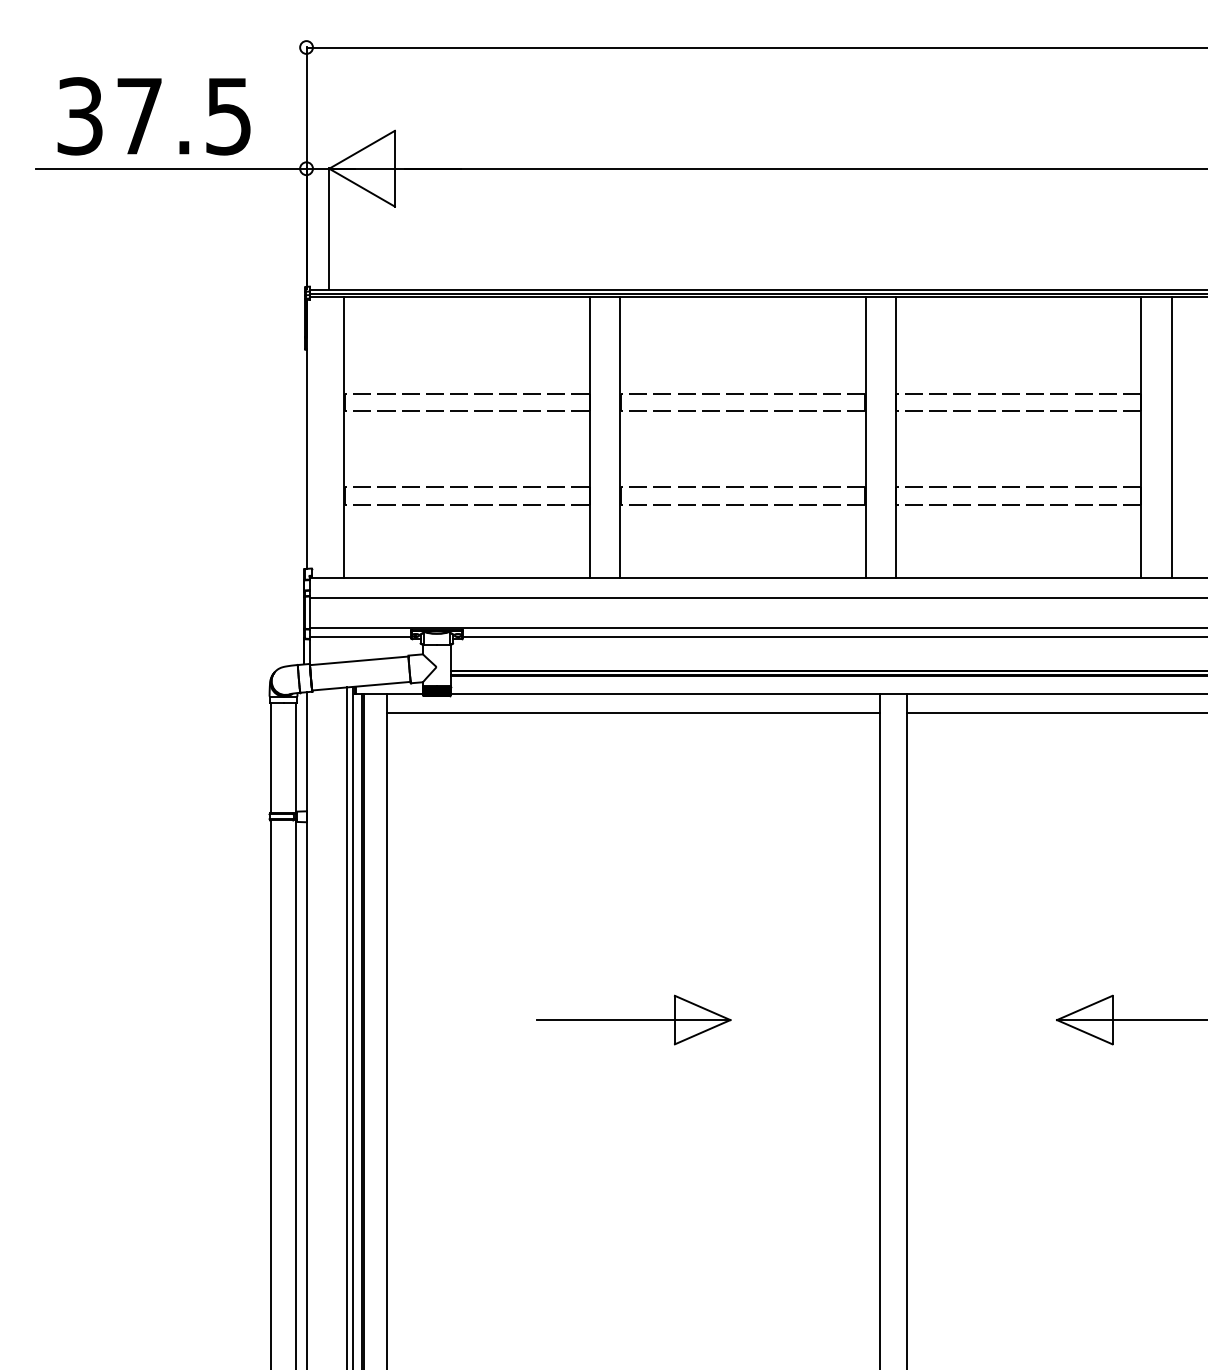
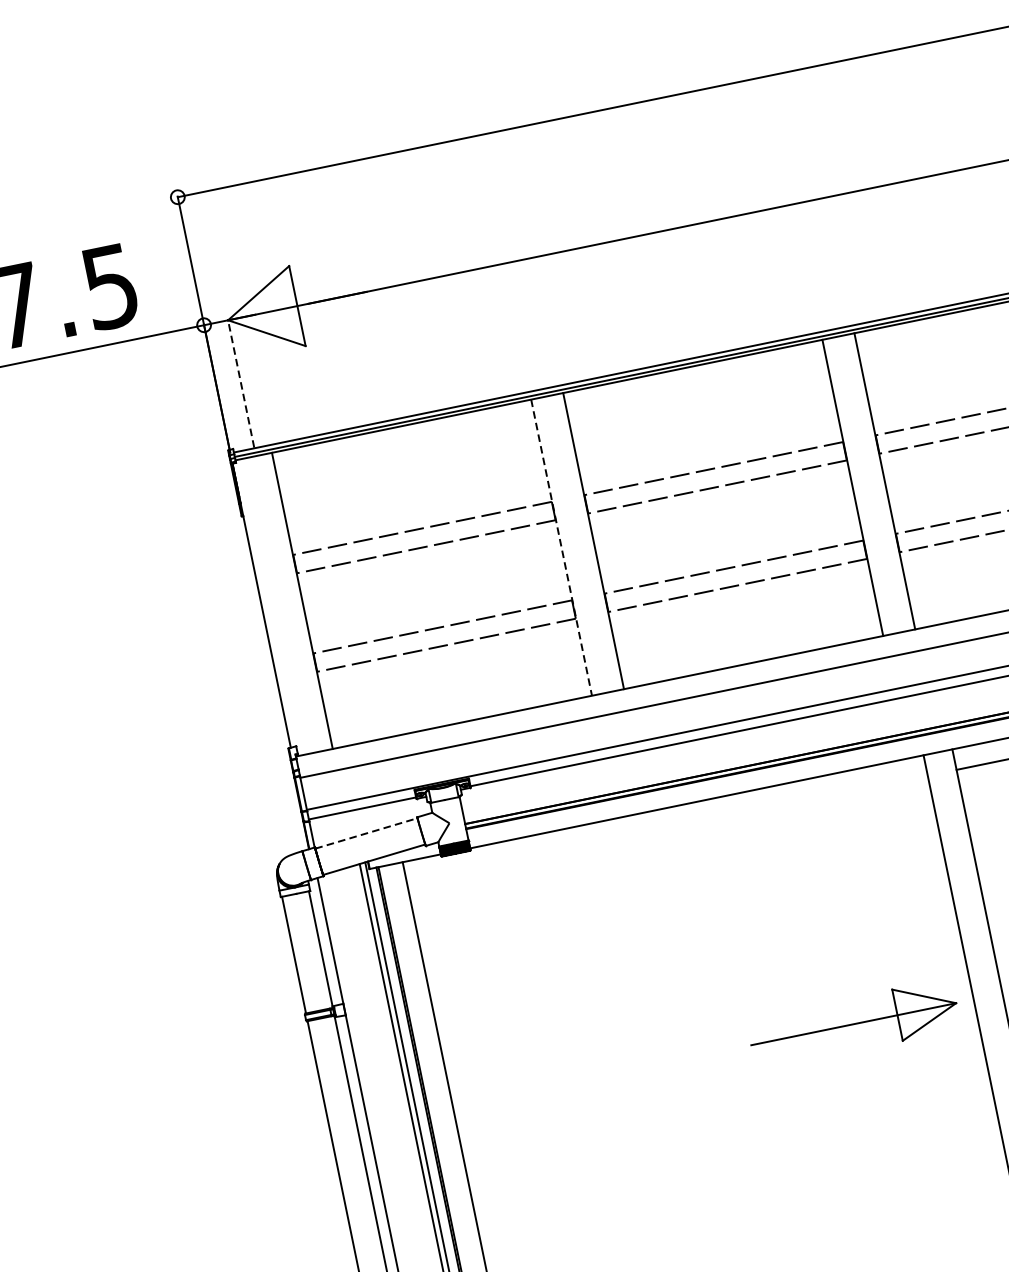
line: (329, 228) -> (241, 383), solid -> dashed
line: (589, 438) -> (561, 548), solid -> dashed
line: (359, 660) -> (366, 833), solid -> dashed
line: (633, 713) -> (667, 829), removed
part: (633, 1019) -> (853, 1023), moved

